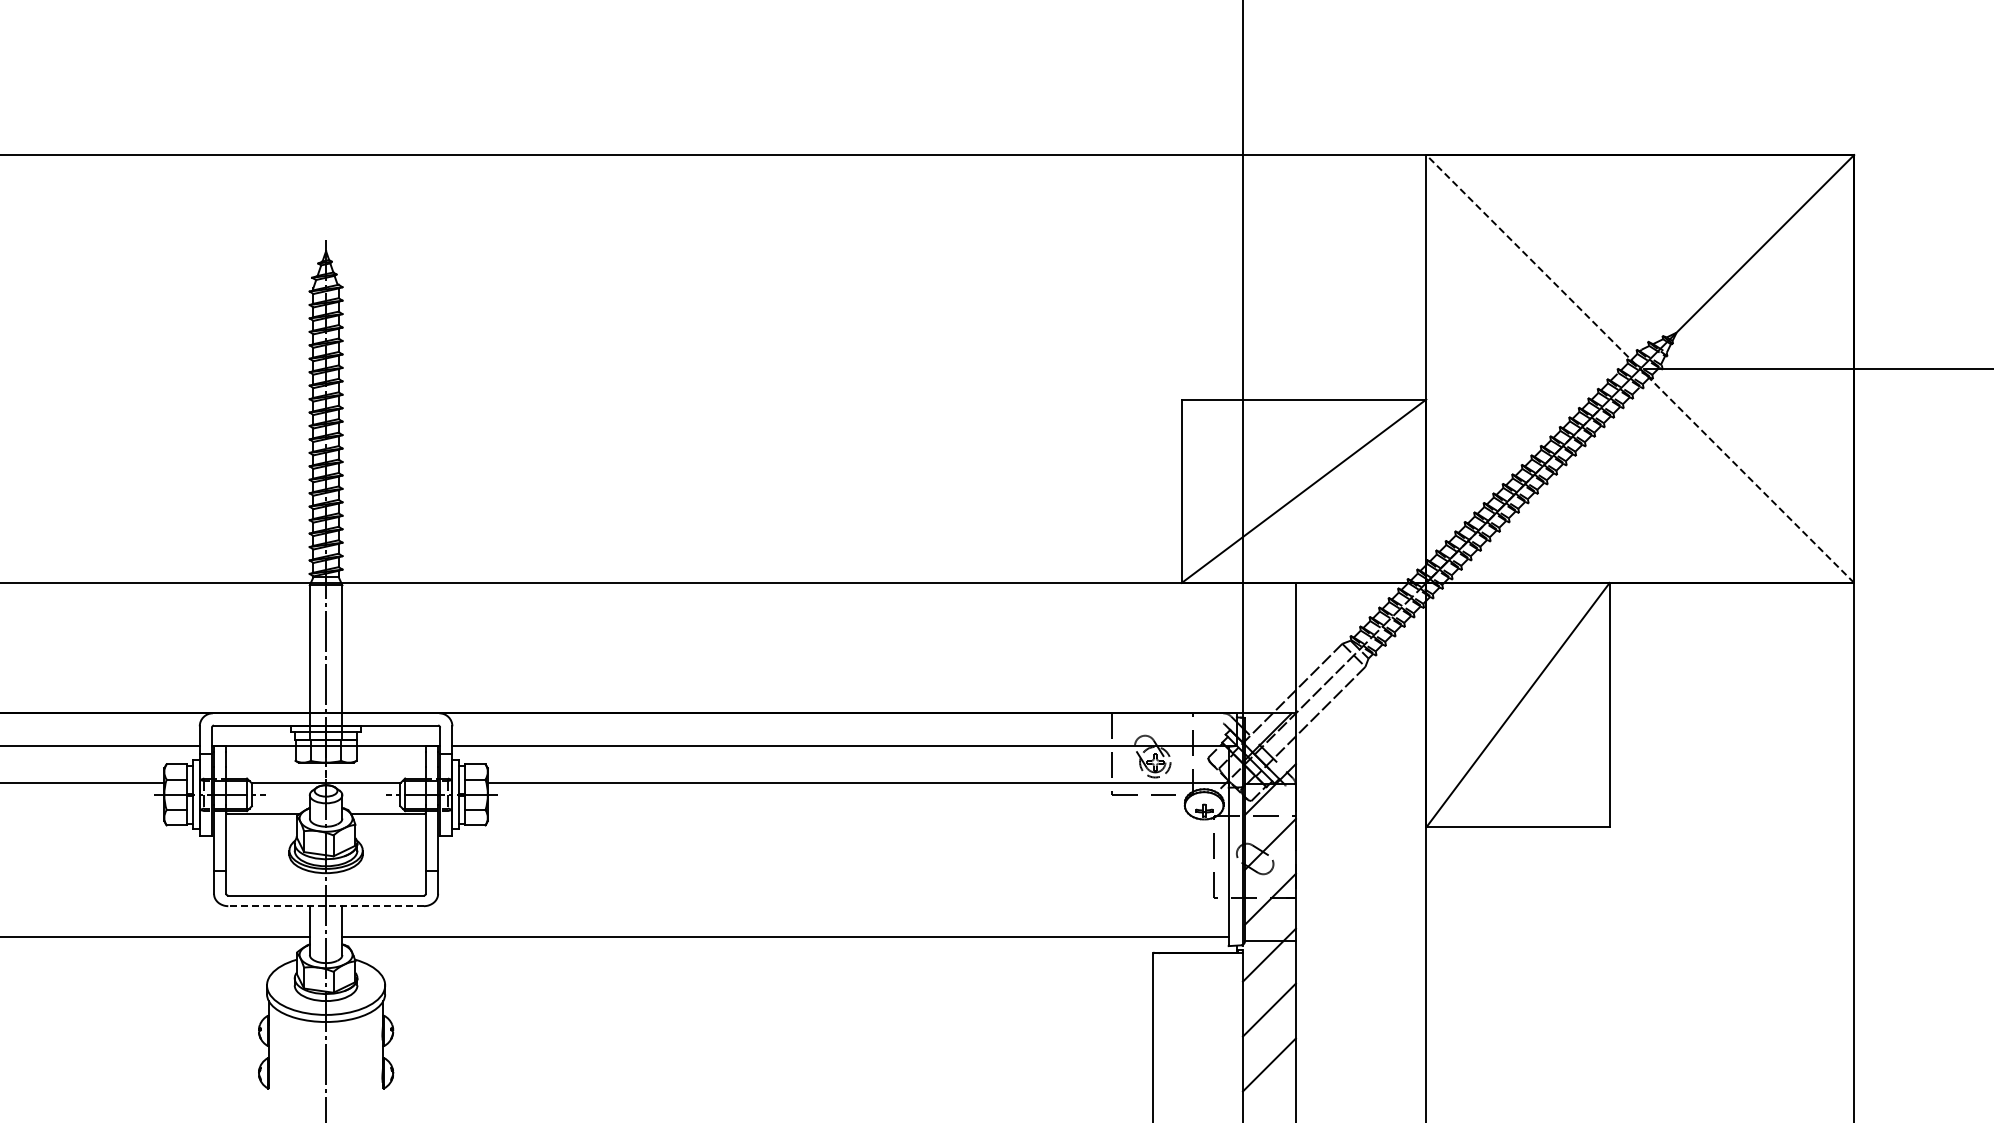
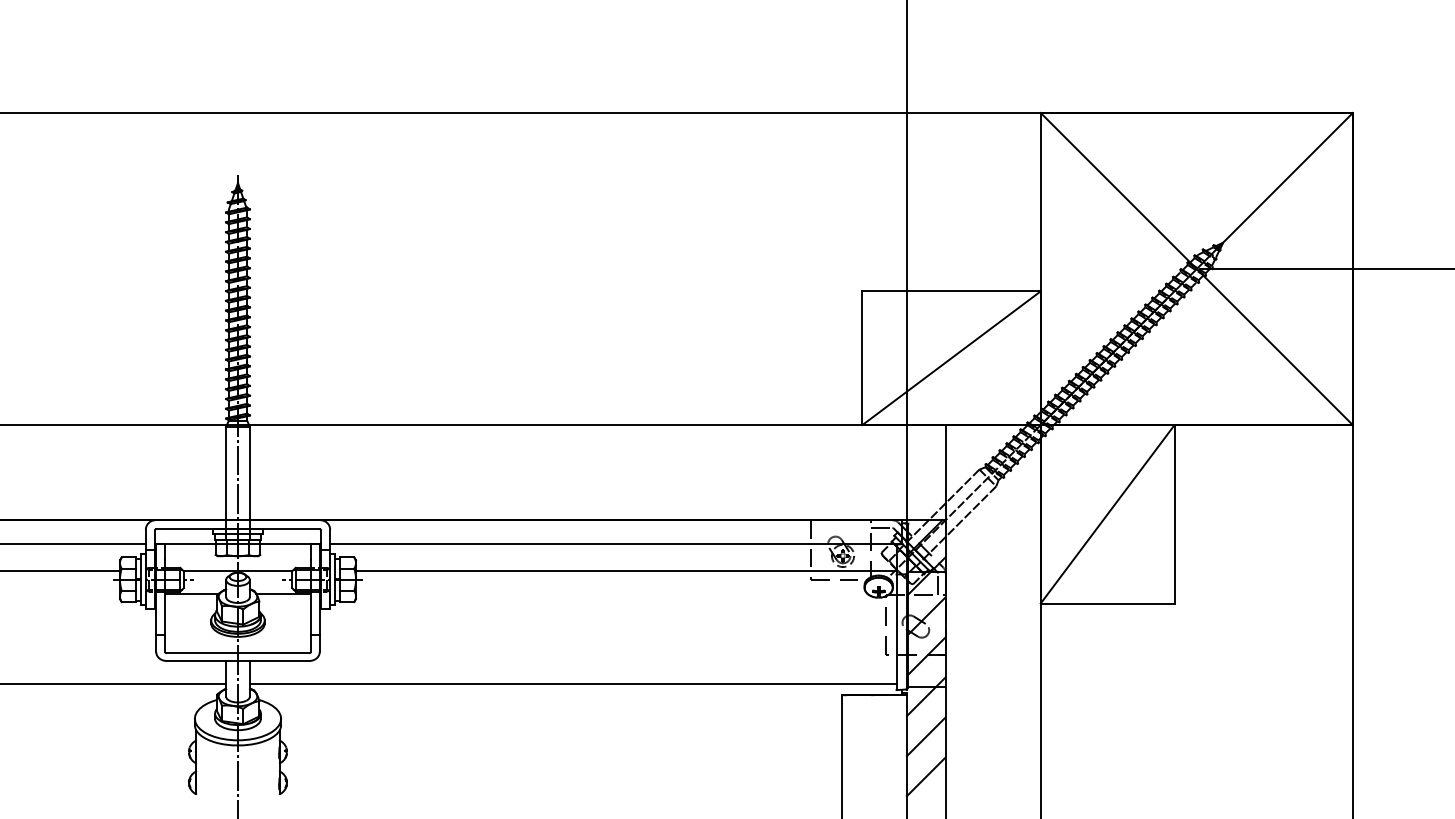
line: (1640, 368) -> (1196, 268), dashed -> solid
line: (1207, 723) -> (881, 527), added
line: (1285, 801) -> (937, 584), added
line: (326, 906) -> (238, 661), dashed -> solid

